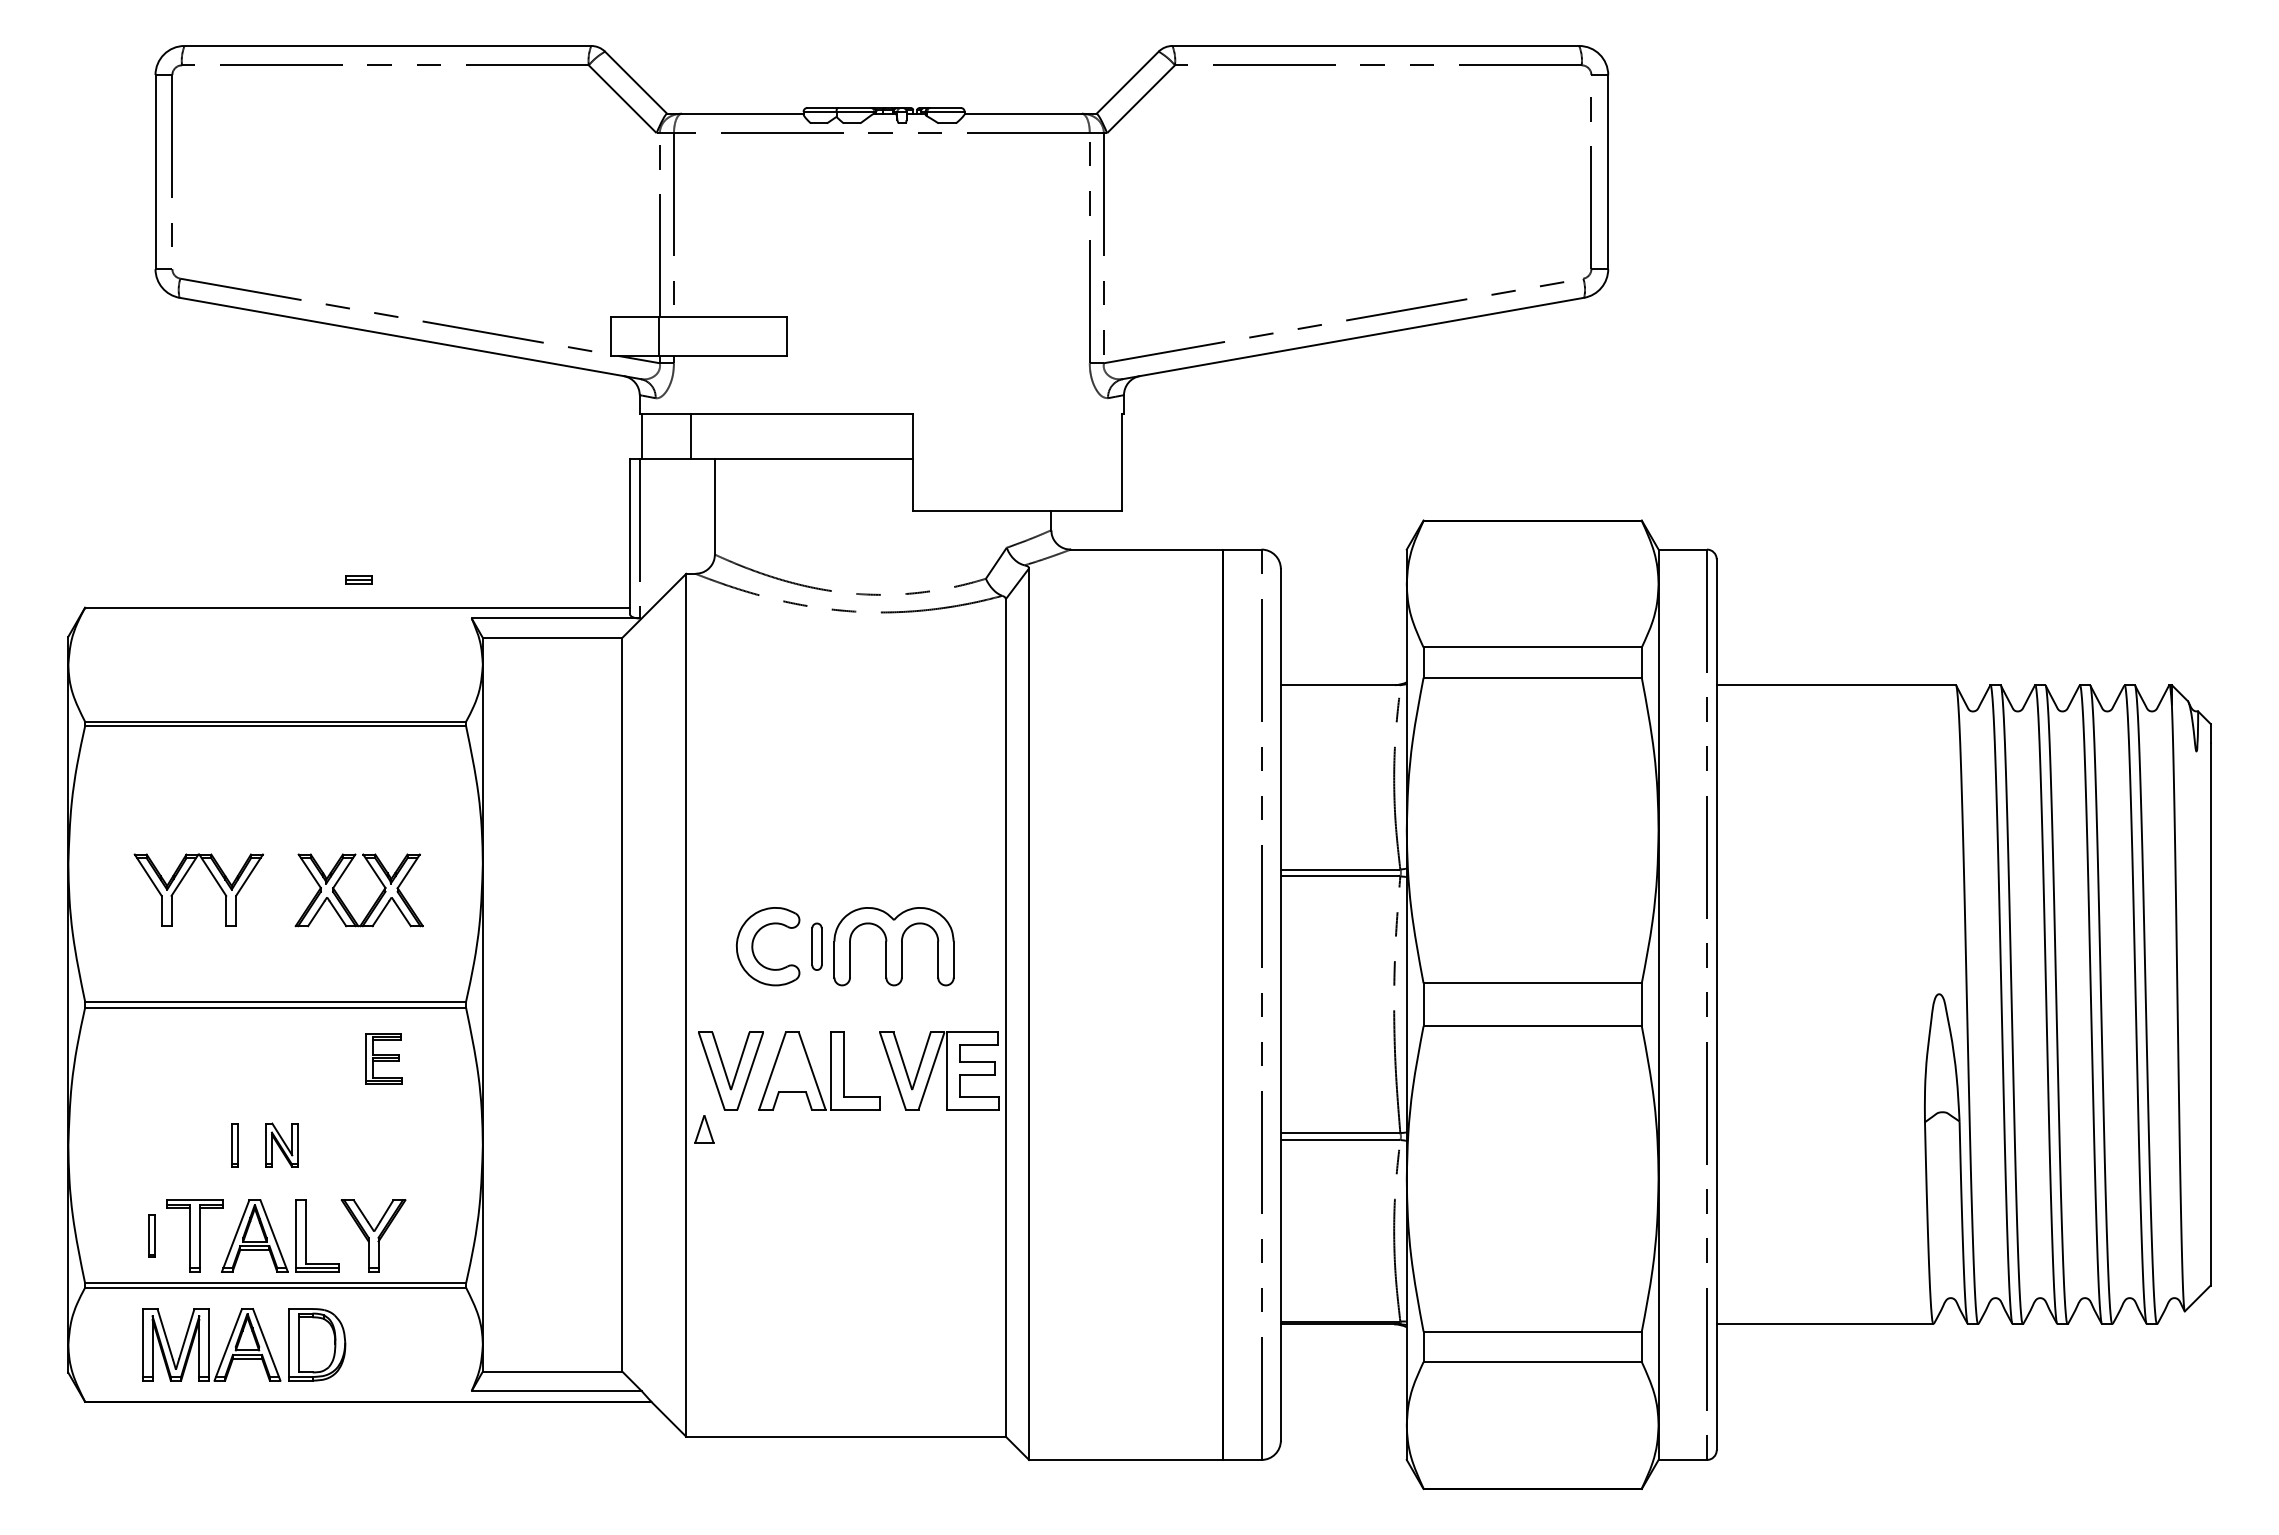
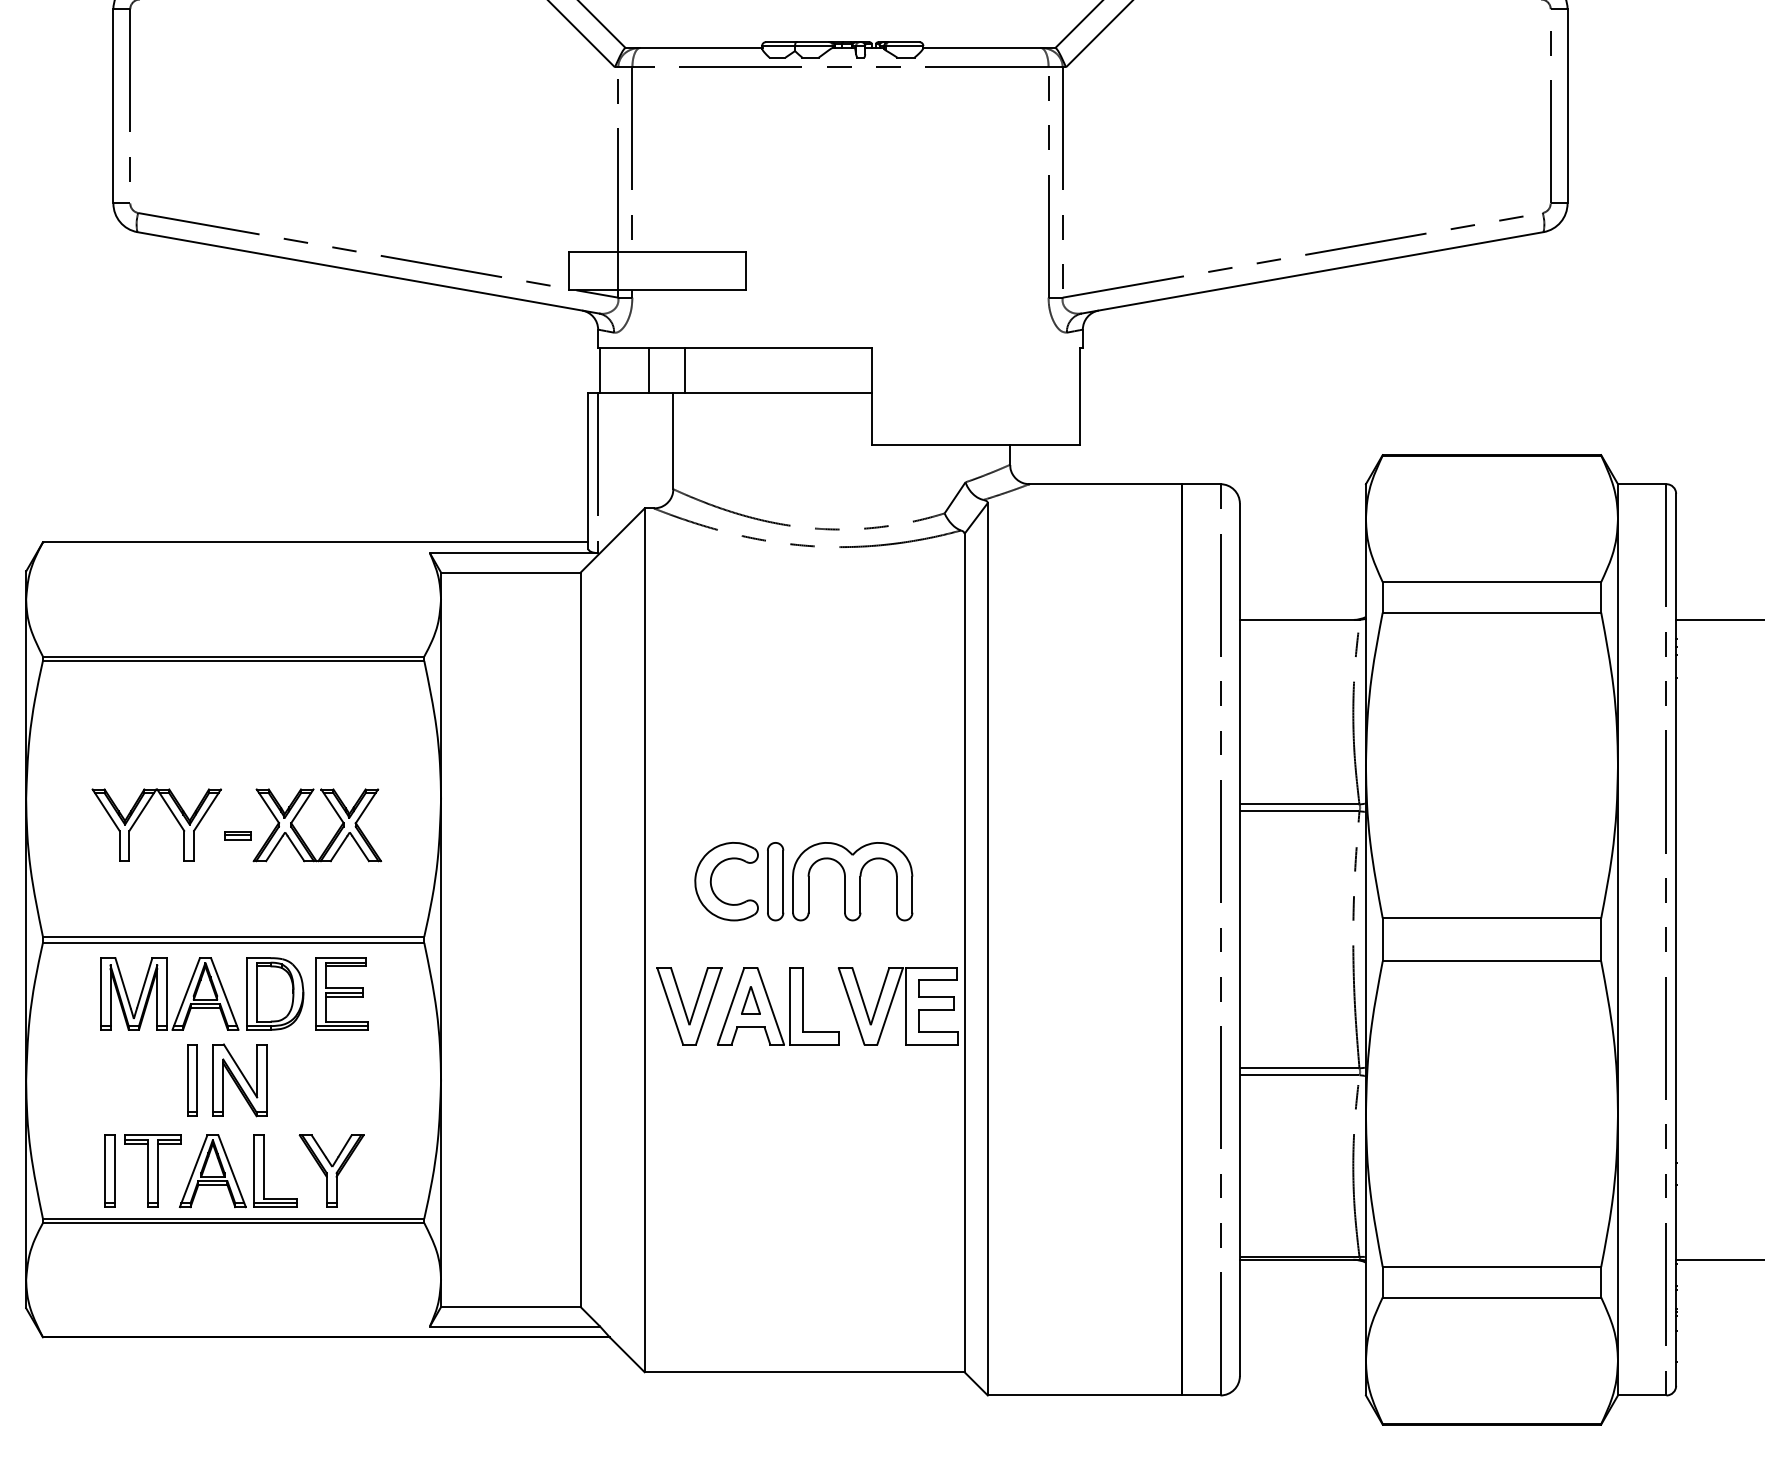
line: (726, 436) -> (684, 370), added
part: (358, 579) -> (237, 835), moved
part: (816, 946) -> (775, 881), size x1.67
part: (383, 1058) -> (341, 993), size x1.43
part: (704, 1129) -> (751, 1000), moved
part: (234, 1144) -> (192, 1079), size x1.67
part: (281, 1144) -> (239, 1079), size x1.67
part: (151, 1235) -> (109, 1170), size x1.67
part: (244, 1344) -> (202, 993), moved

